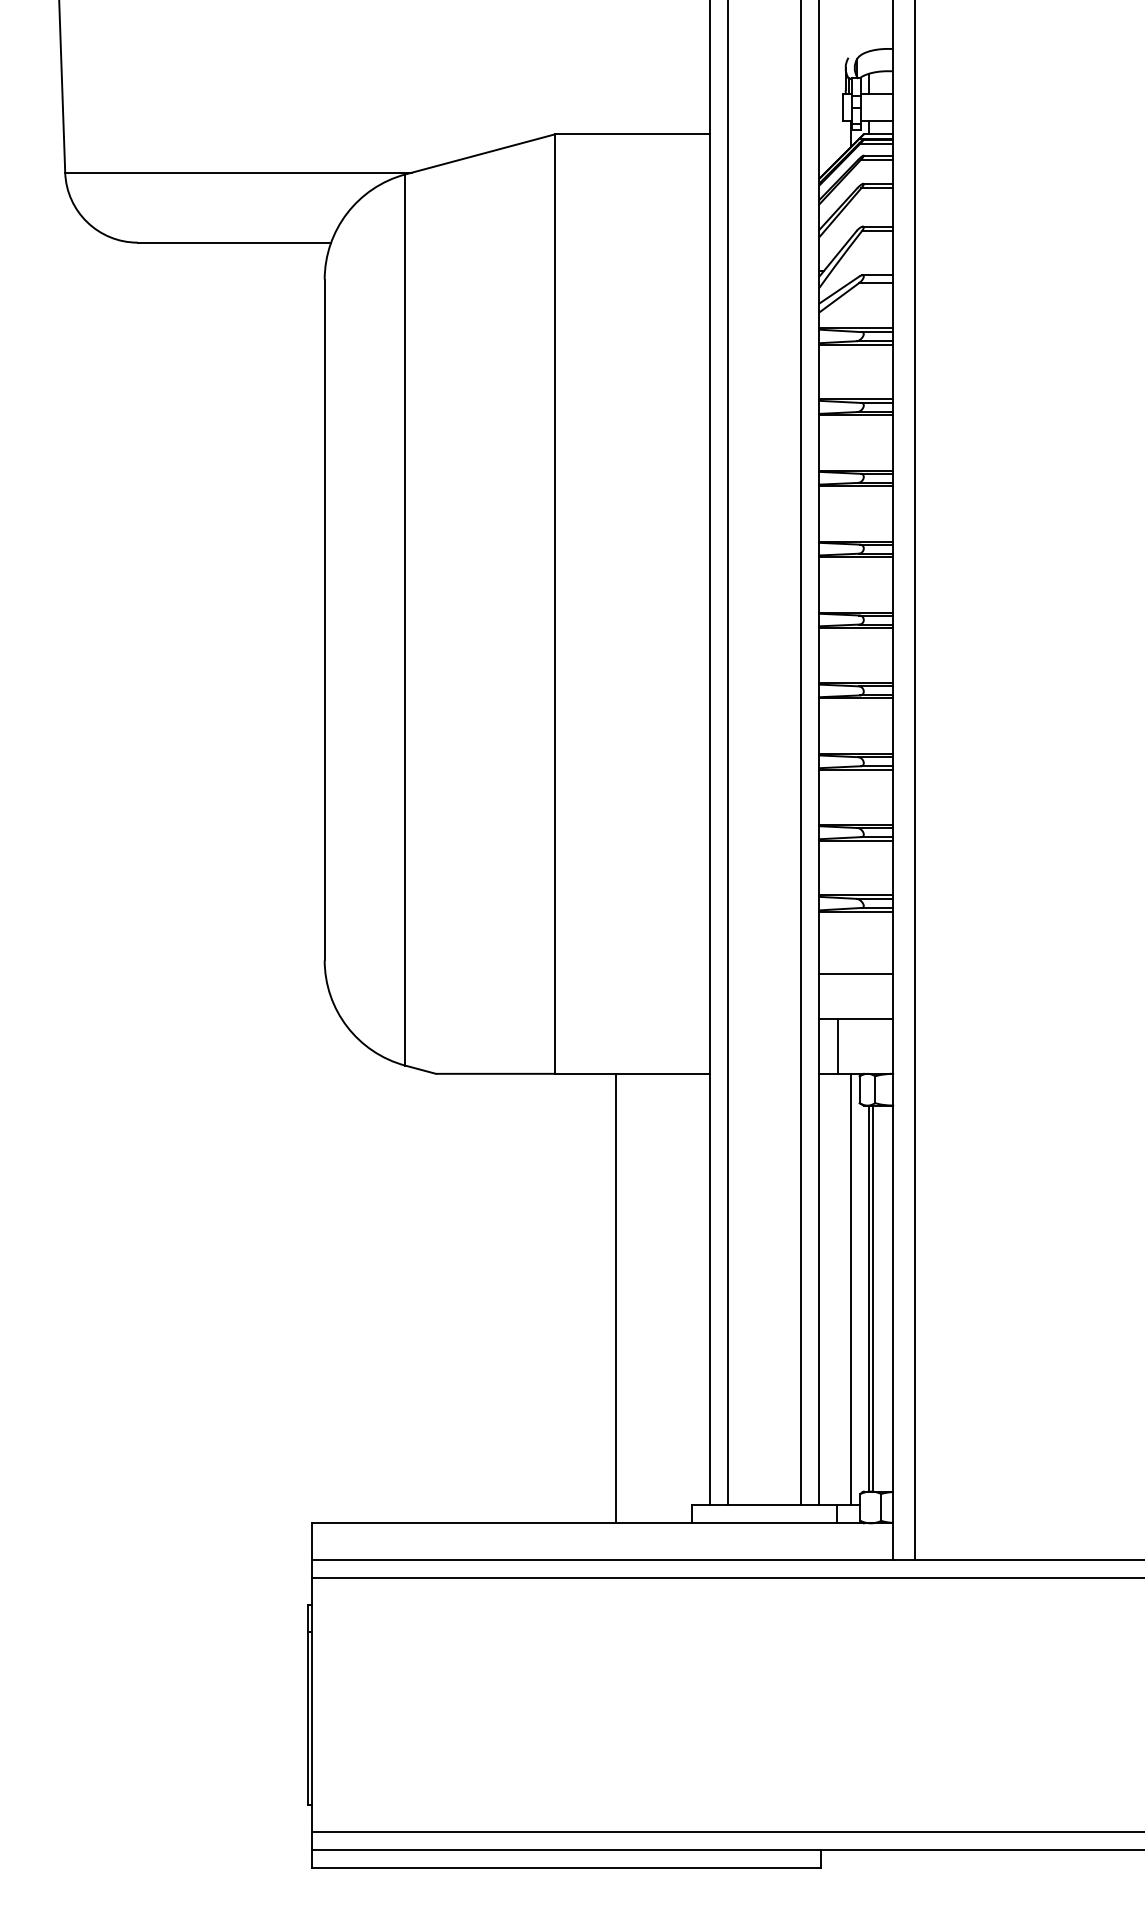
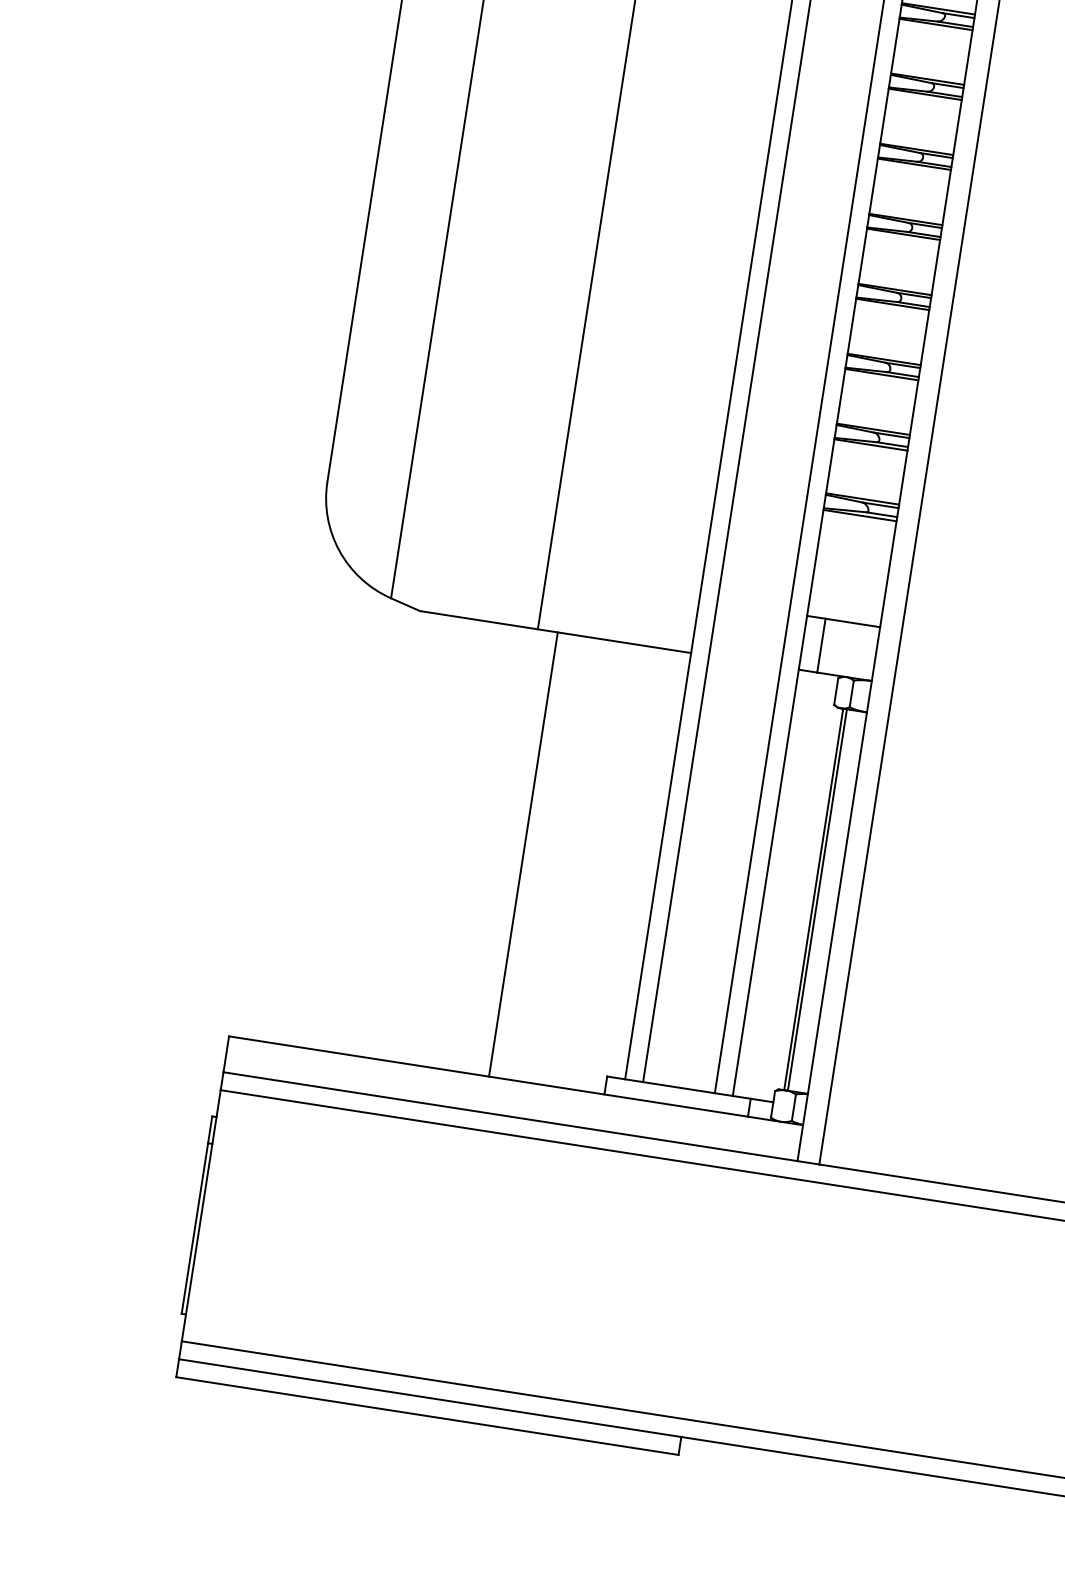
line: (856, 973) -> (850, 576), removed
line: (851, 1289) -> (797, 887), removed
line: (616, 1298) -> (523, 854), moved

